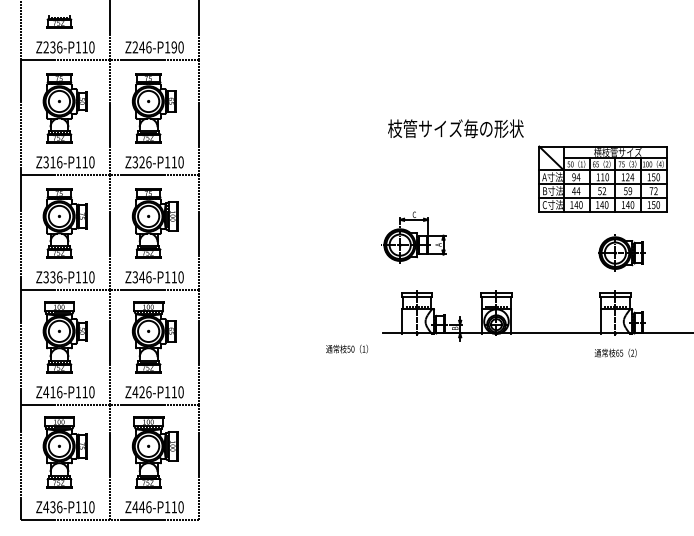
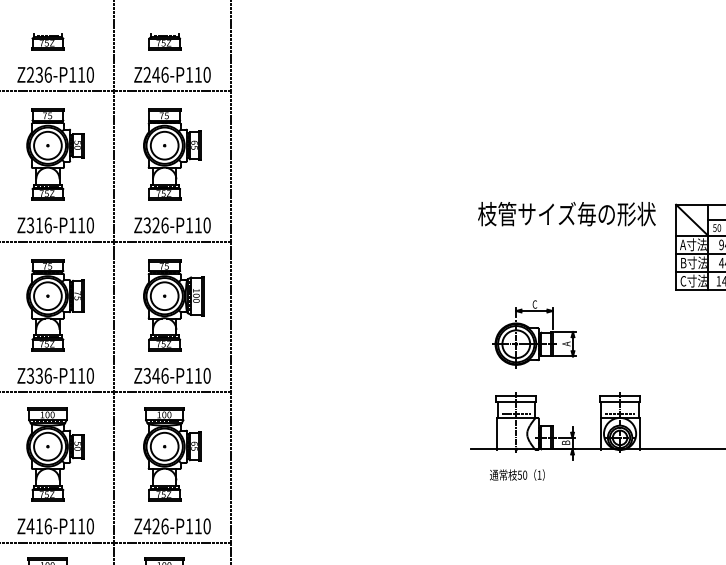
part: (148, 21) -> (164, 40), added
text: (173, 47) -> (197, 74), Z246-P190 -> Z246-P110
text: (455, 128) -> (566, 213), moved
part: (413, 237) -> (533, 334), moved
text: (346, 348) -> (516, 474), moved

